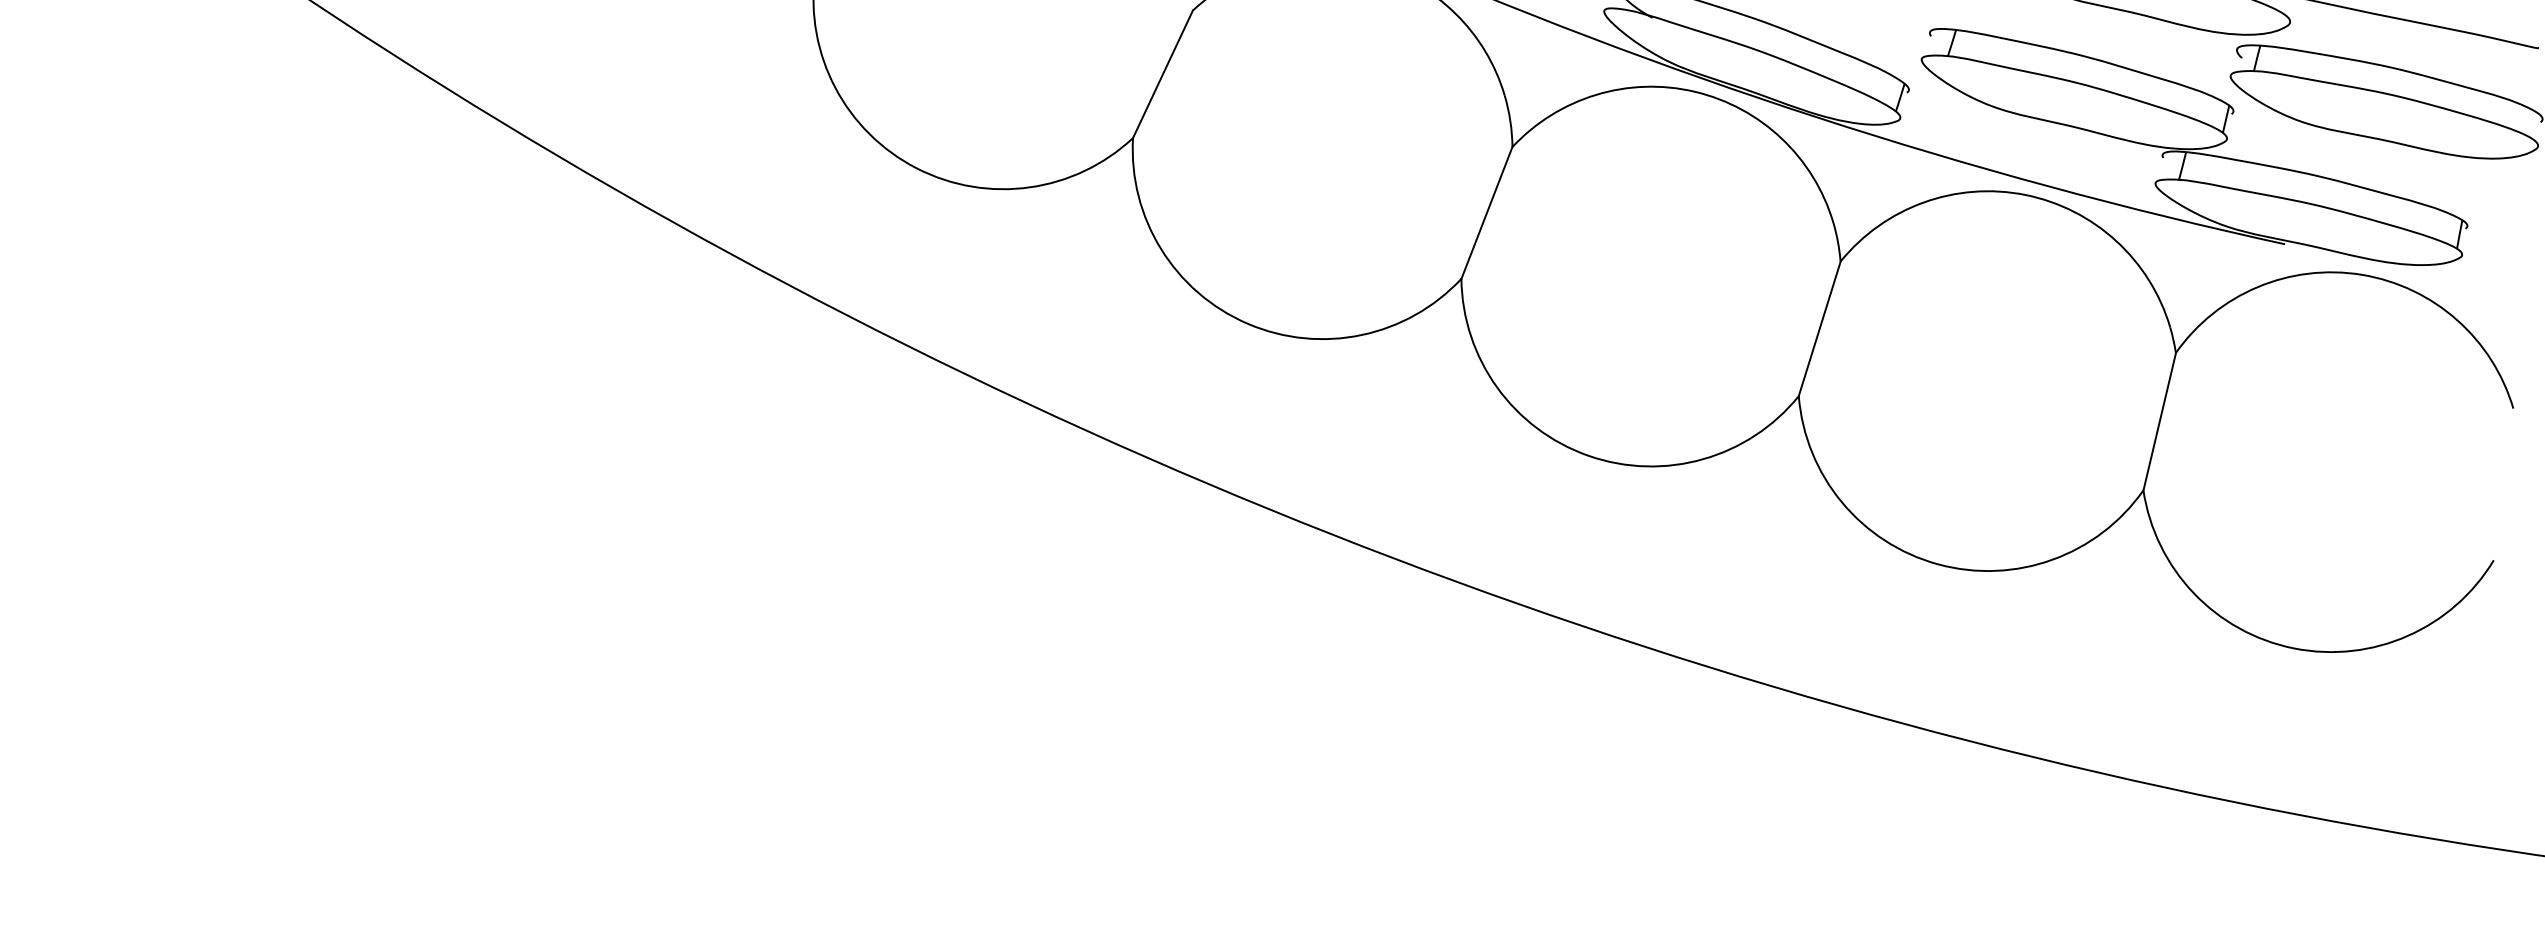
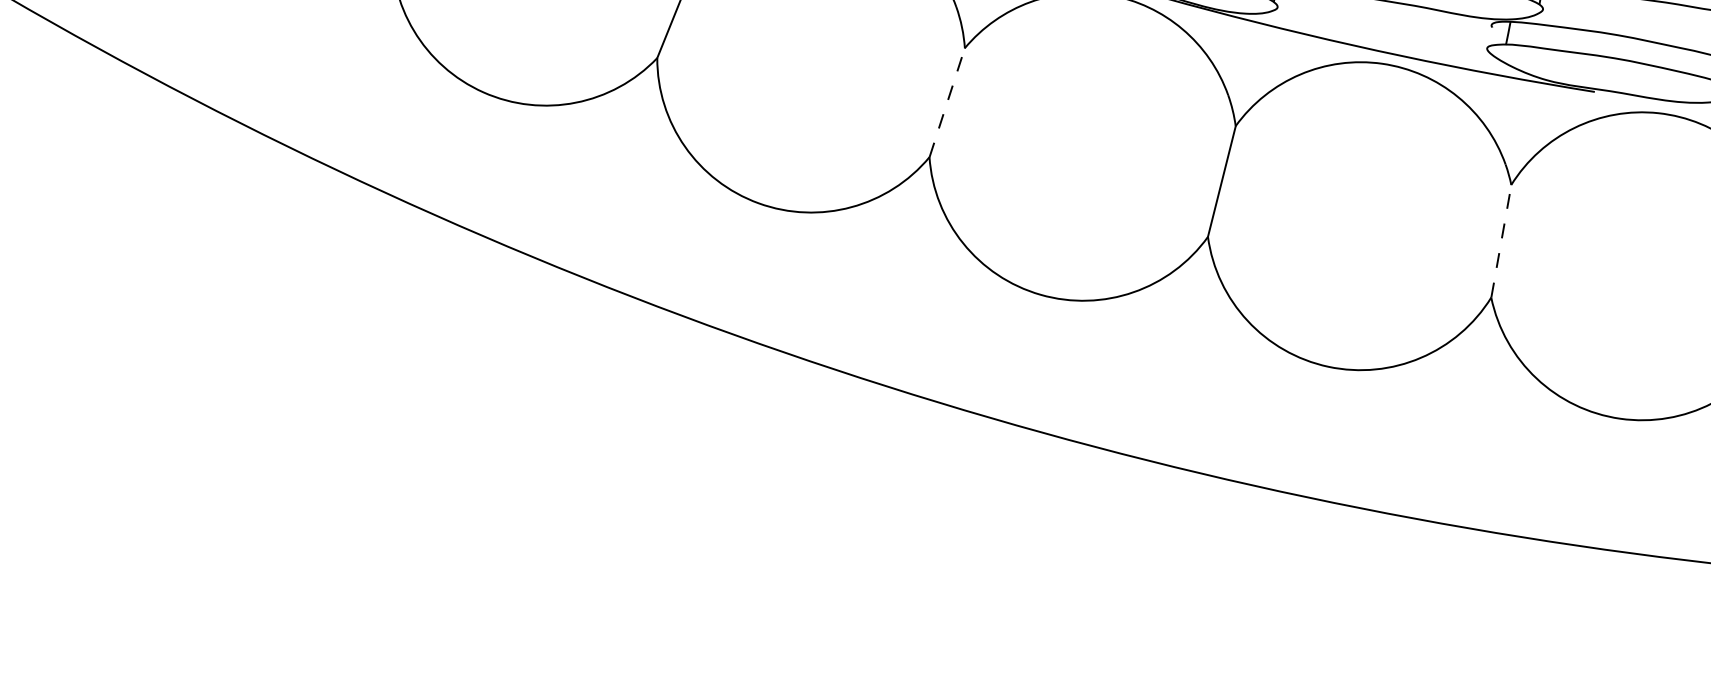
line: (1487, 212) -> (947, 102), solid -> dashed
line: (2159, 421) -> (1501, 241), solid -> dashed

